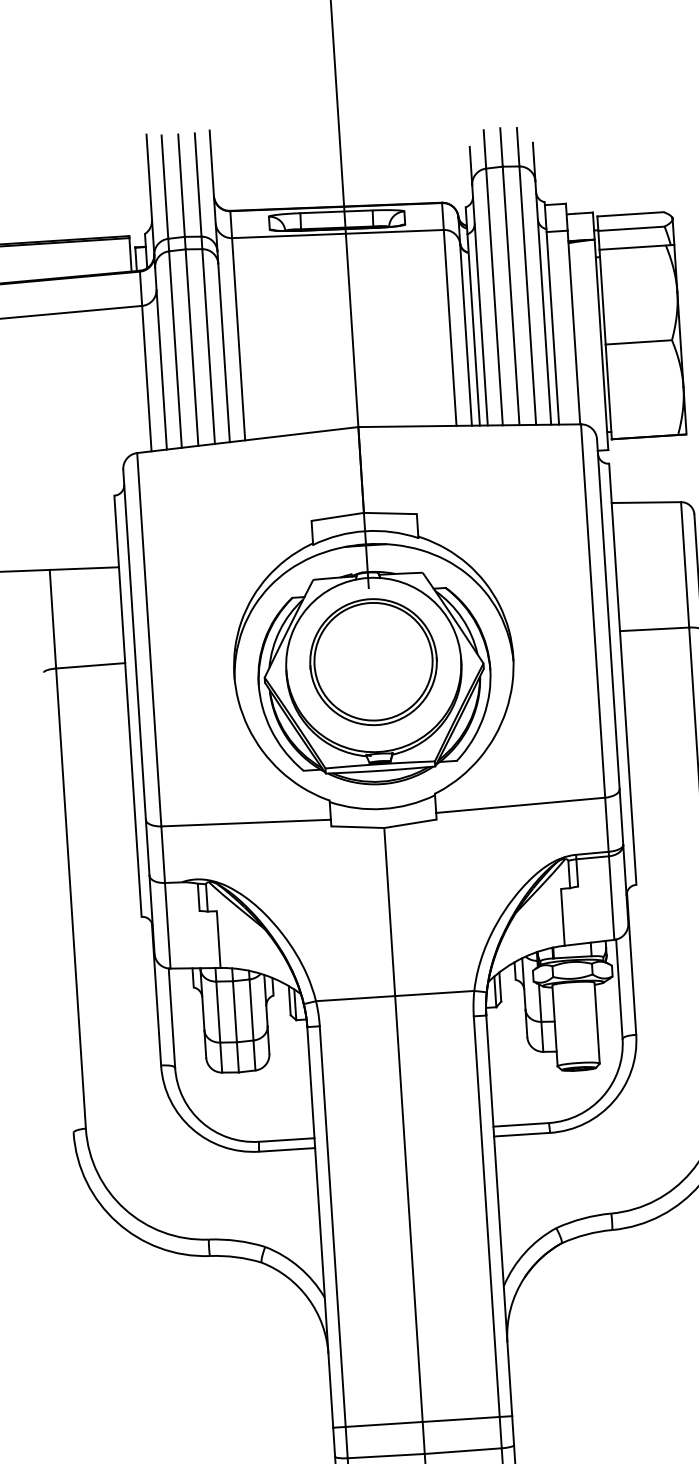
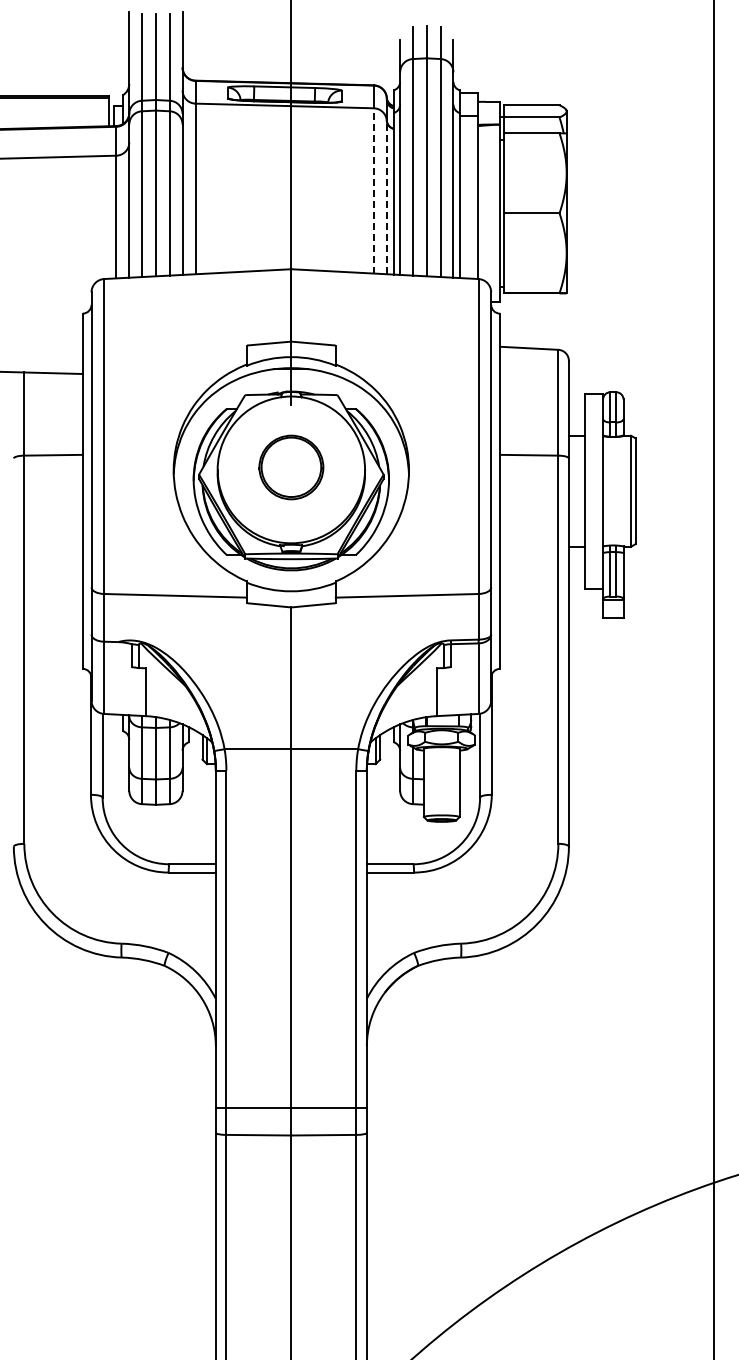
line: (449, 327) -> (373, 190), solid -> dashed
line: (465, 334) -> (386, 197), solid -> dashed
part: (373, 662) -> (291, 467), size x0.6

